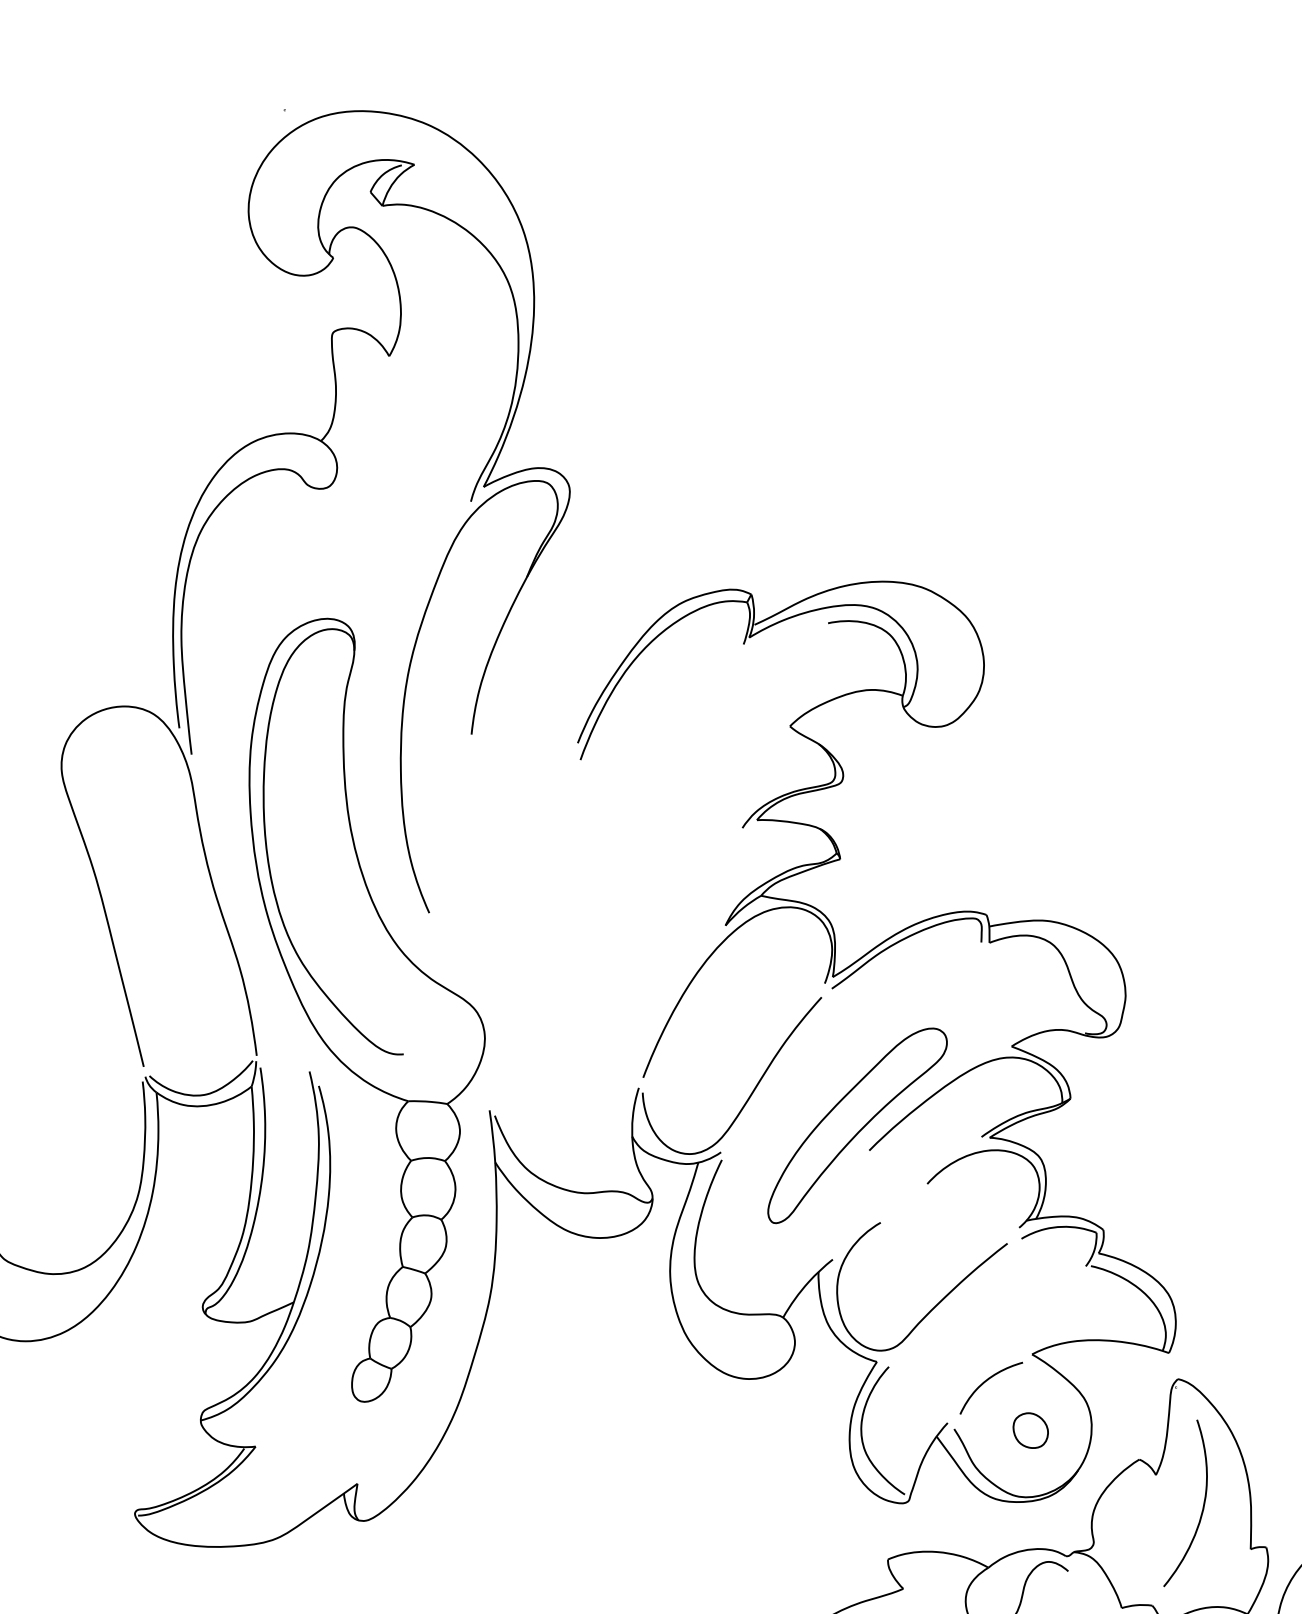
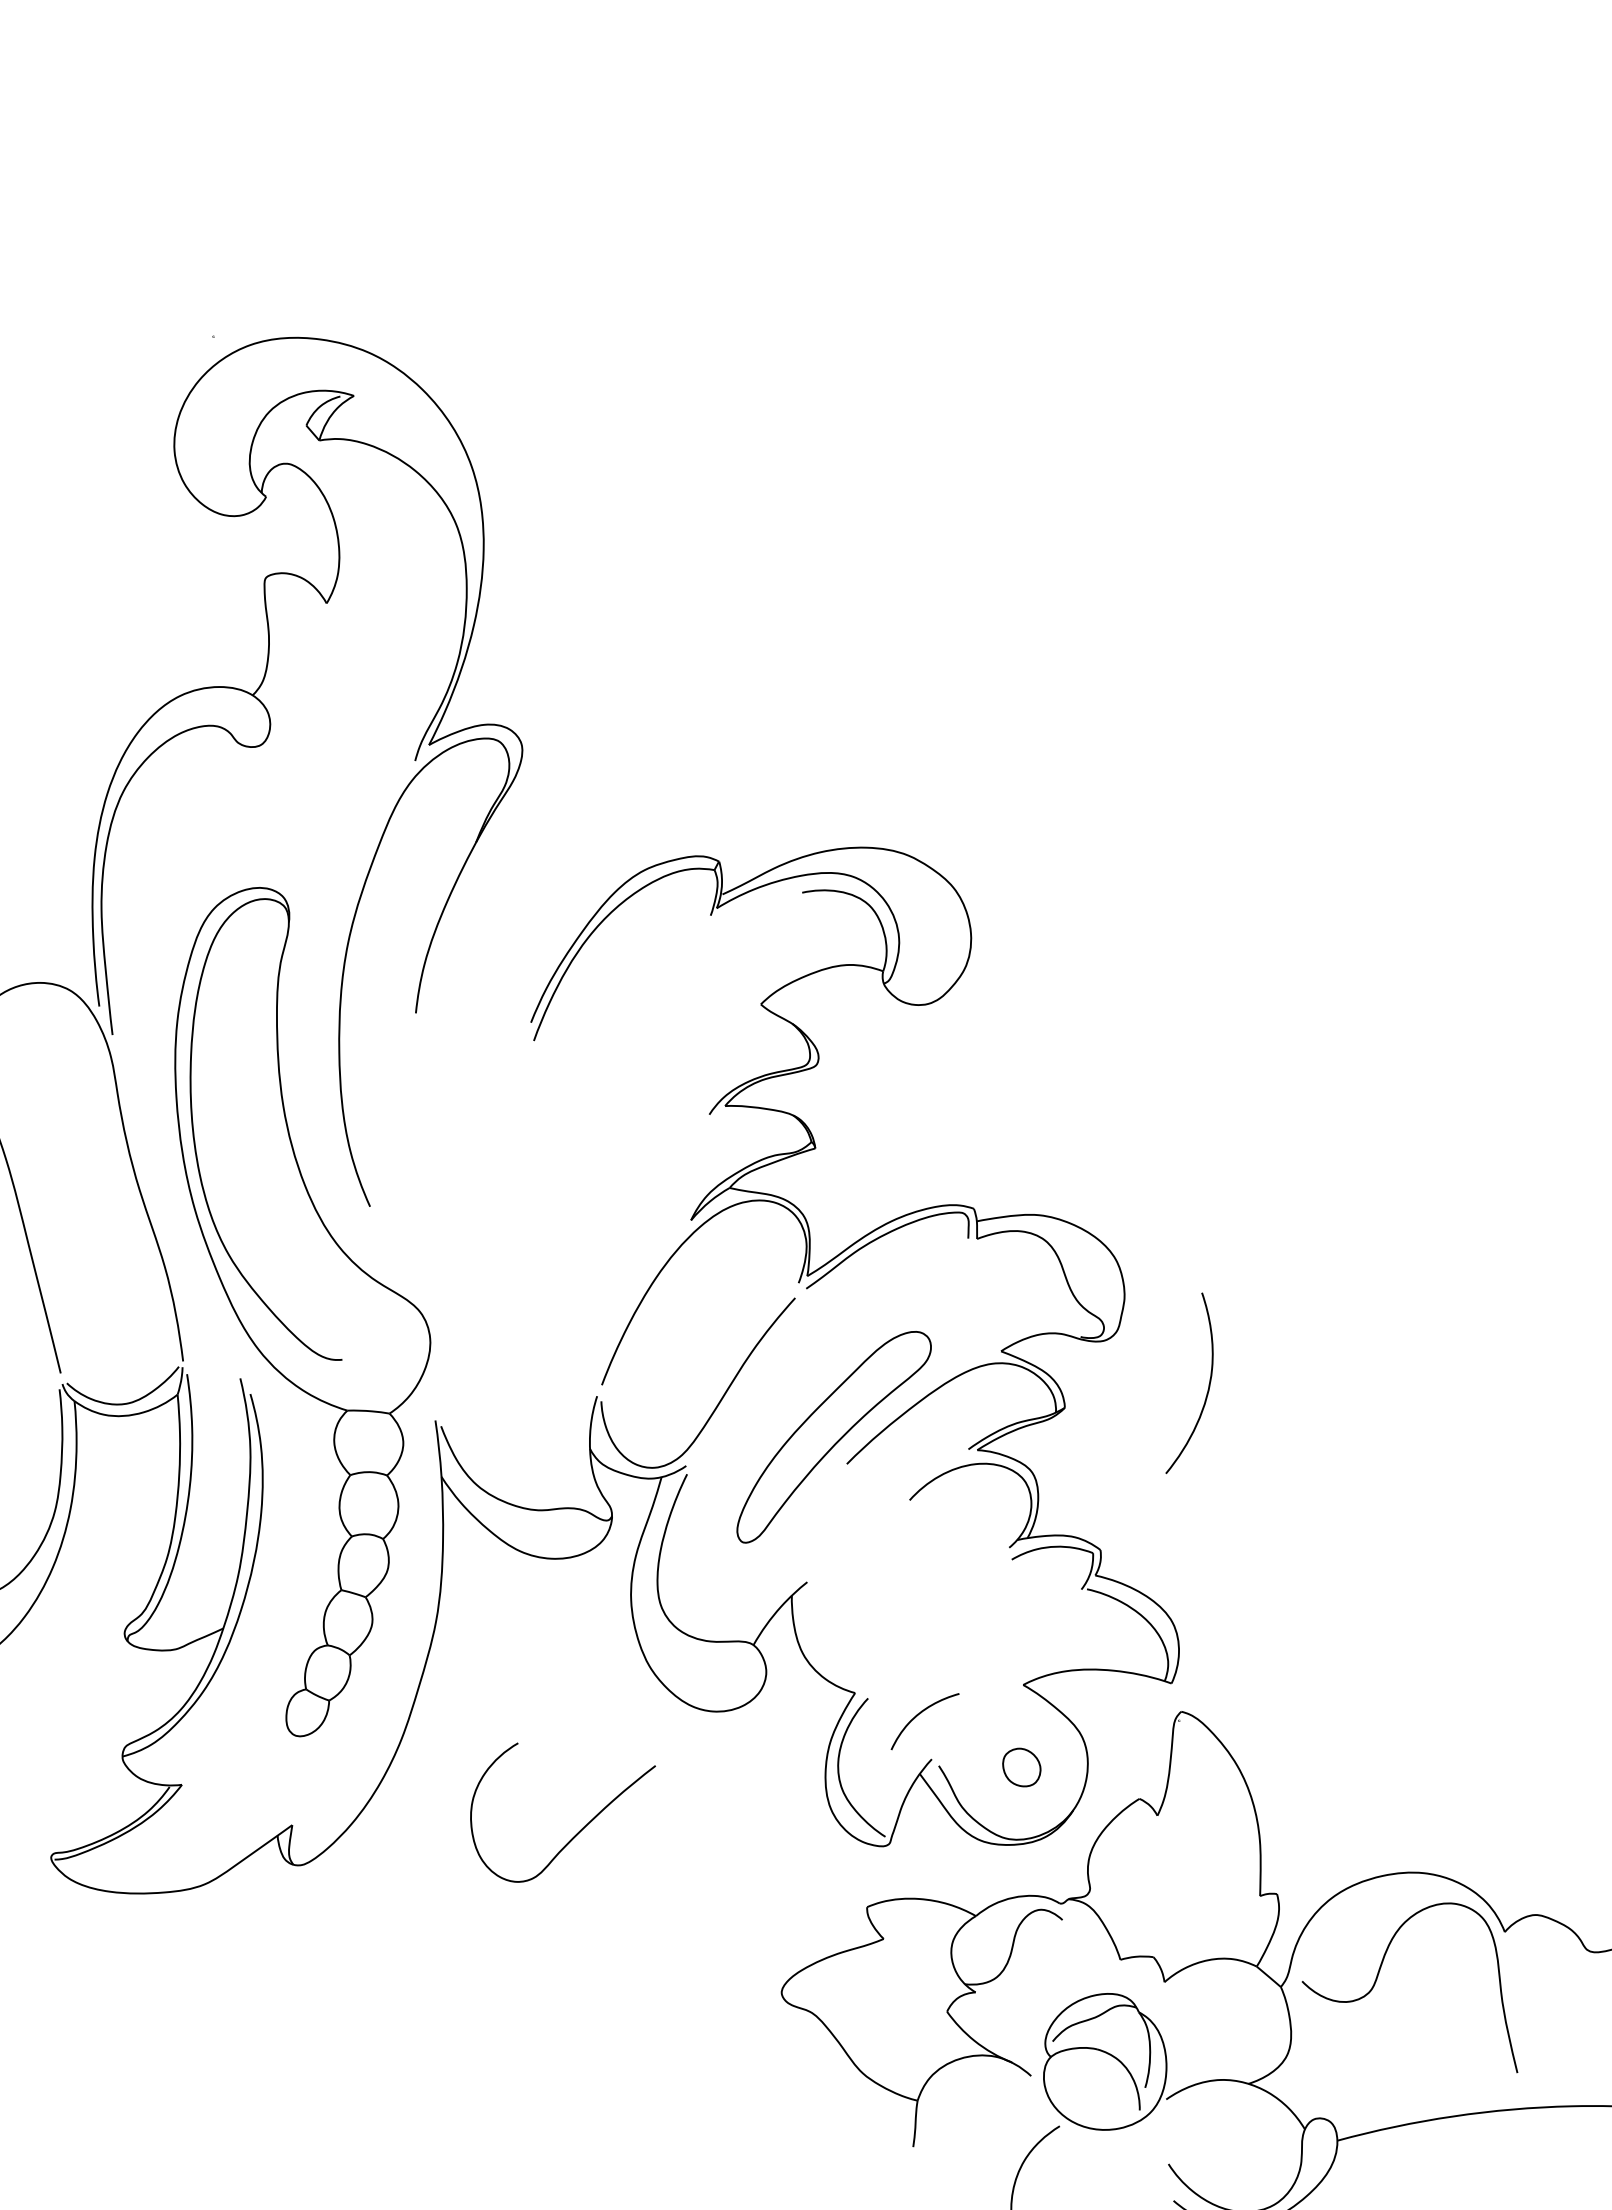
curve: (938, 1302) -> (580, 1829), moved
curve: (985, 1382) -> (918, 1715), moved
curve: (1203, 1504) -> (1208, 1384), moved

